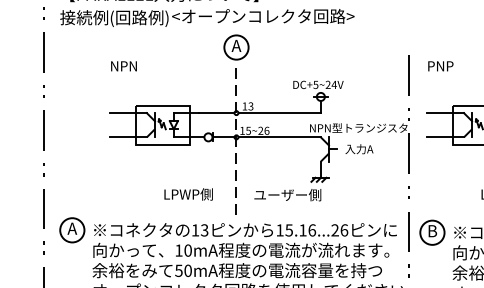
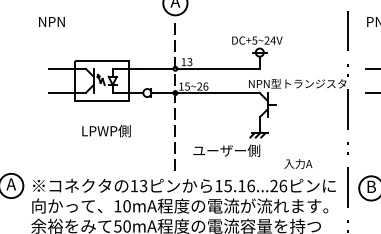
text: (123, 66) -> (51, 22), moved
text: (359, 149) -> (298, 164), moved
text: (188, 194) -> (106, 131), moved

